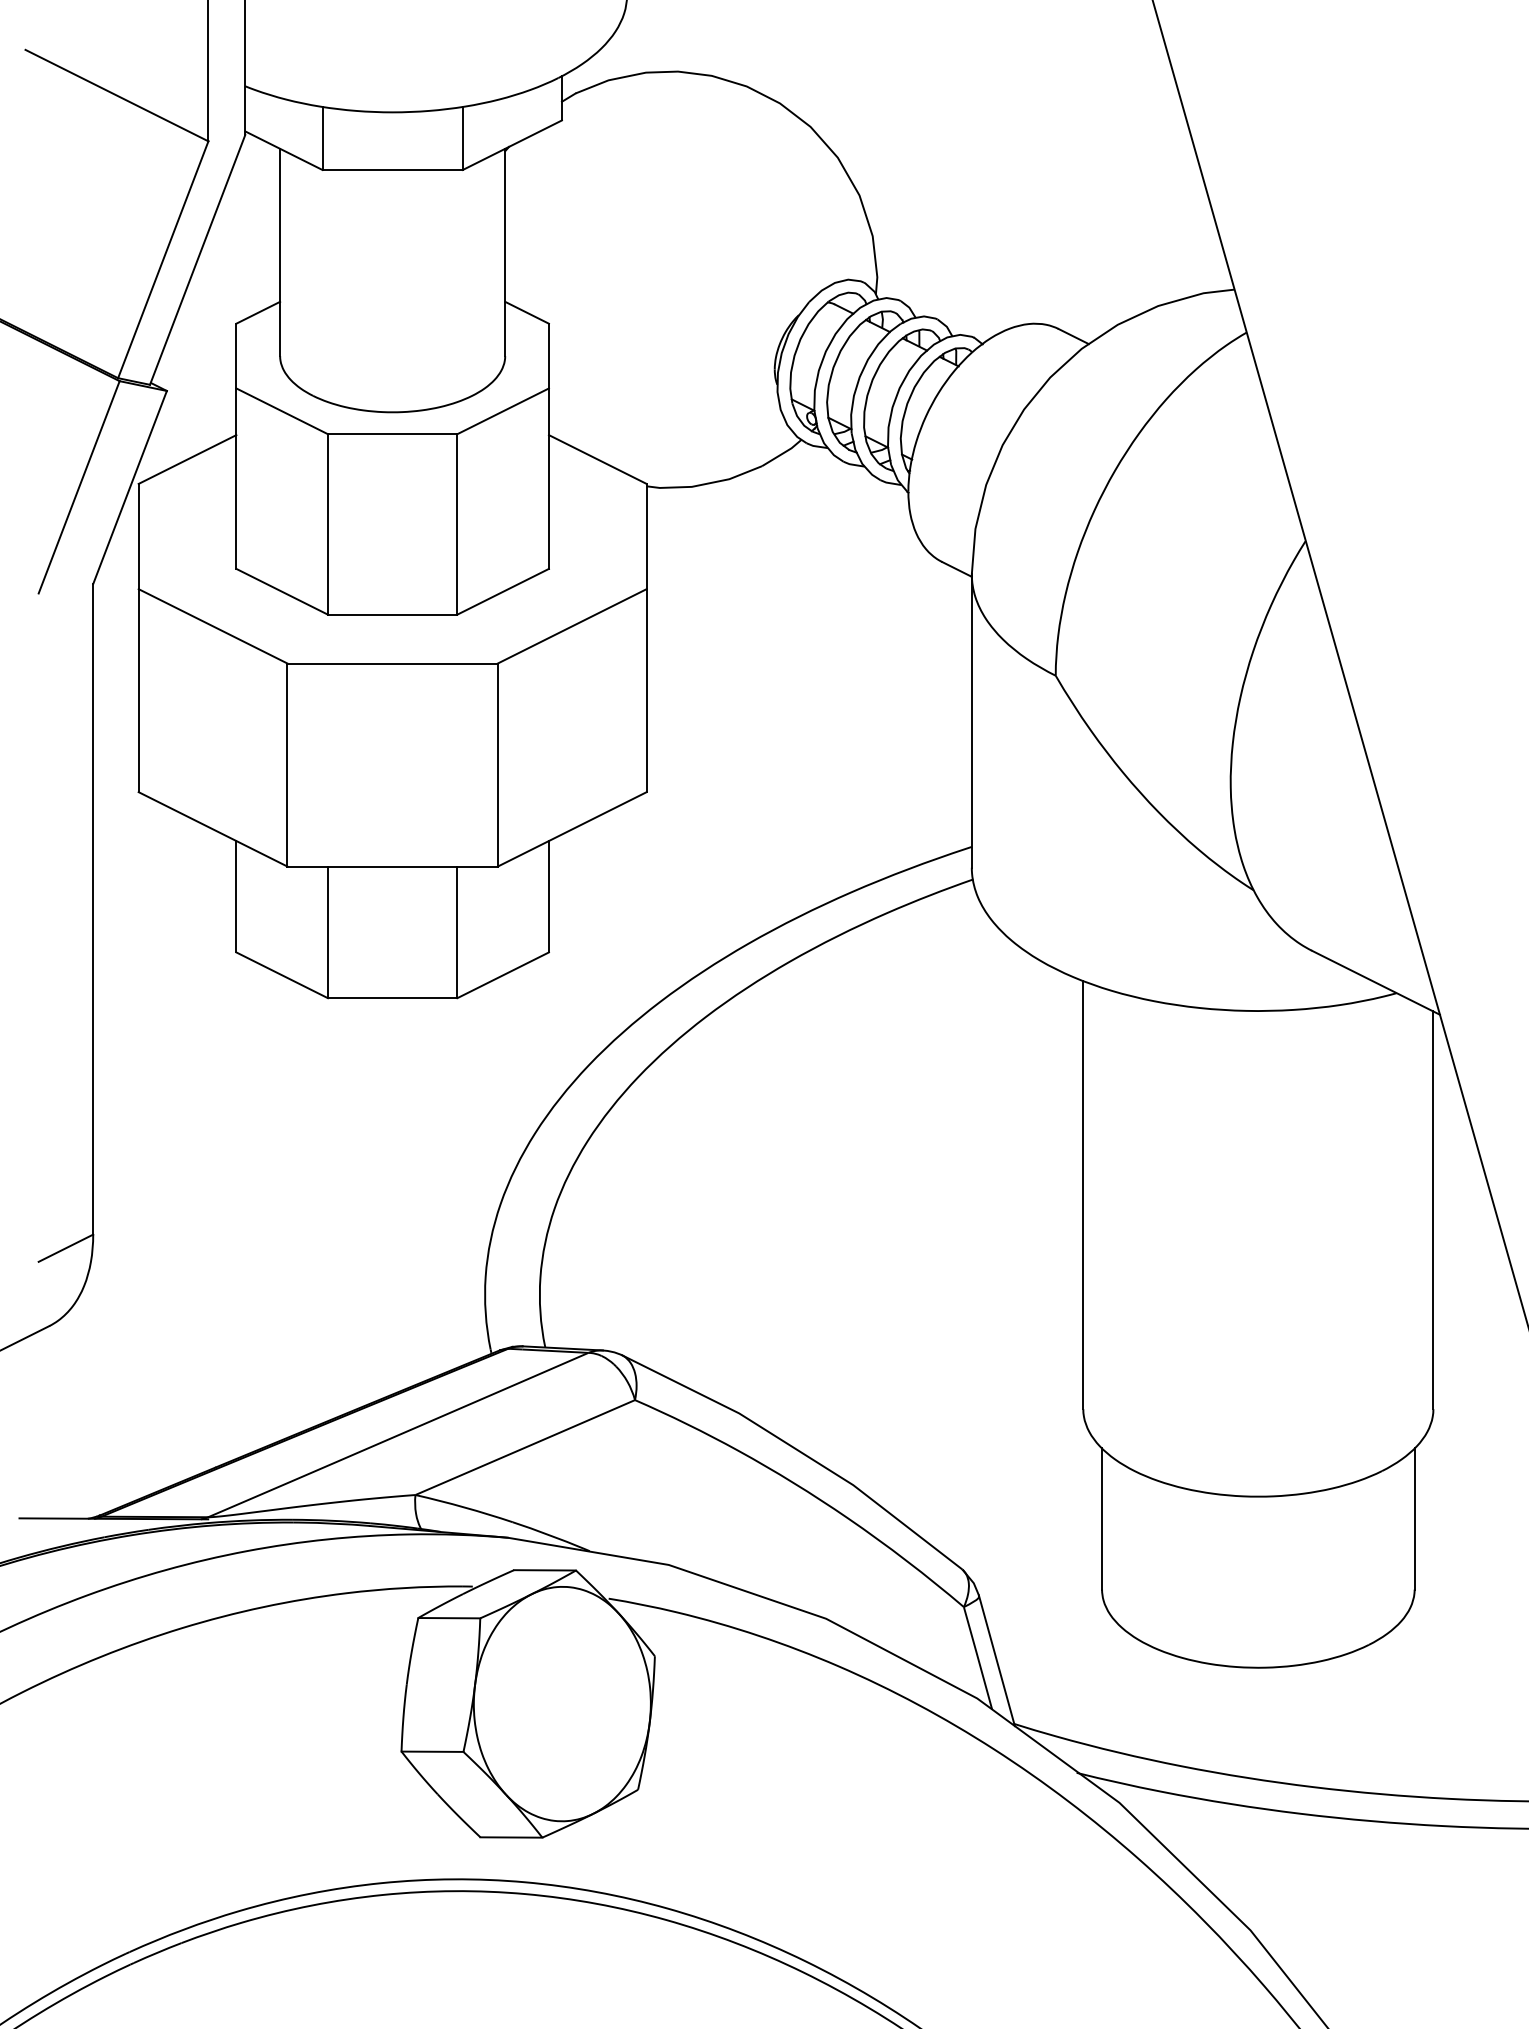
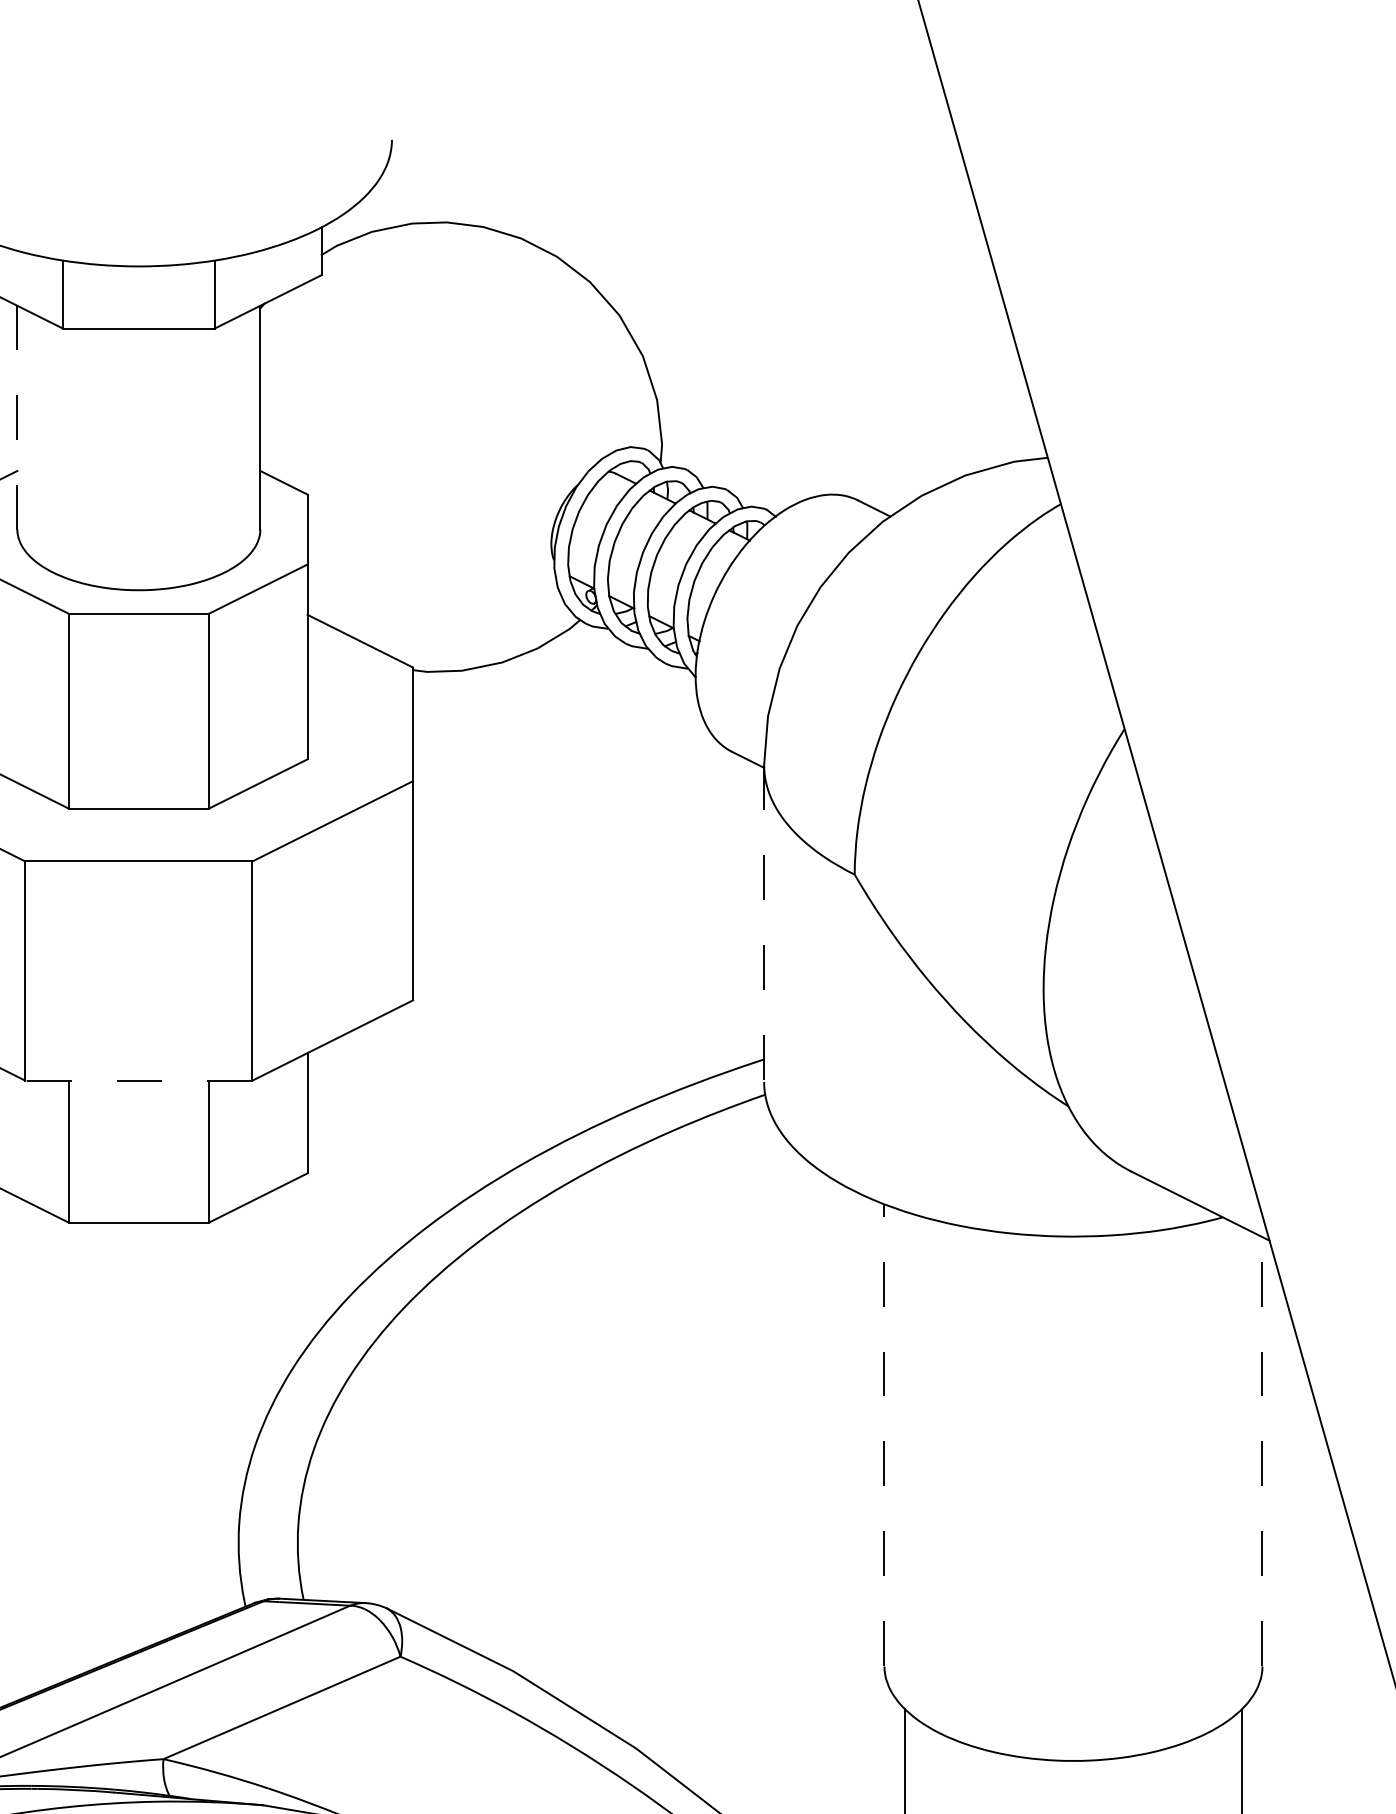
line: (280, 252) -> (17, 417), solid -> dashed
line: (971, 721) -> (763, 924), solid -> dashed
line: (392, 866) -> (138, 1080), solid -> dashed
line: (1083, 1194) -> (884, 1434), solid -> dashed
line: (1433, 1210) -> (1262, 1451), solid -> dashed

